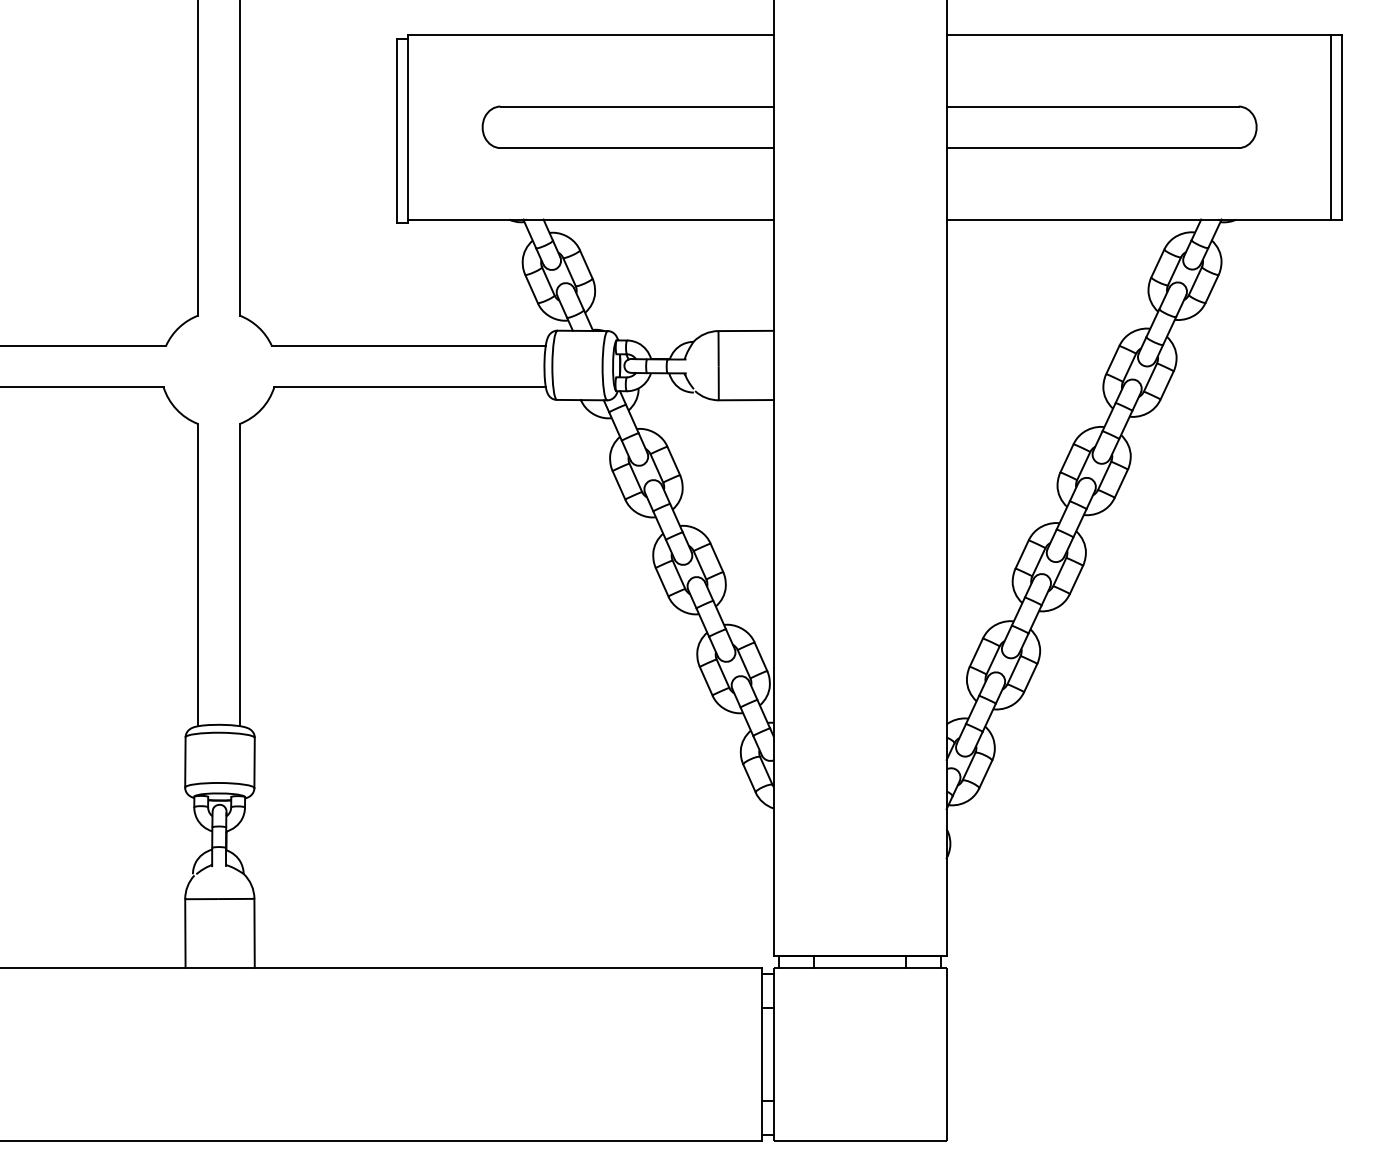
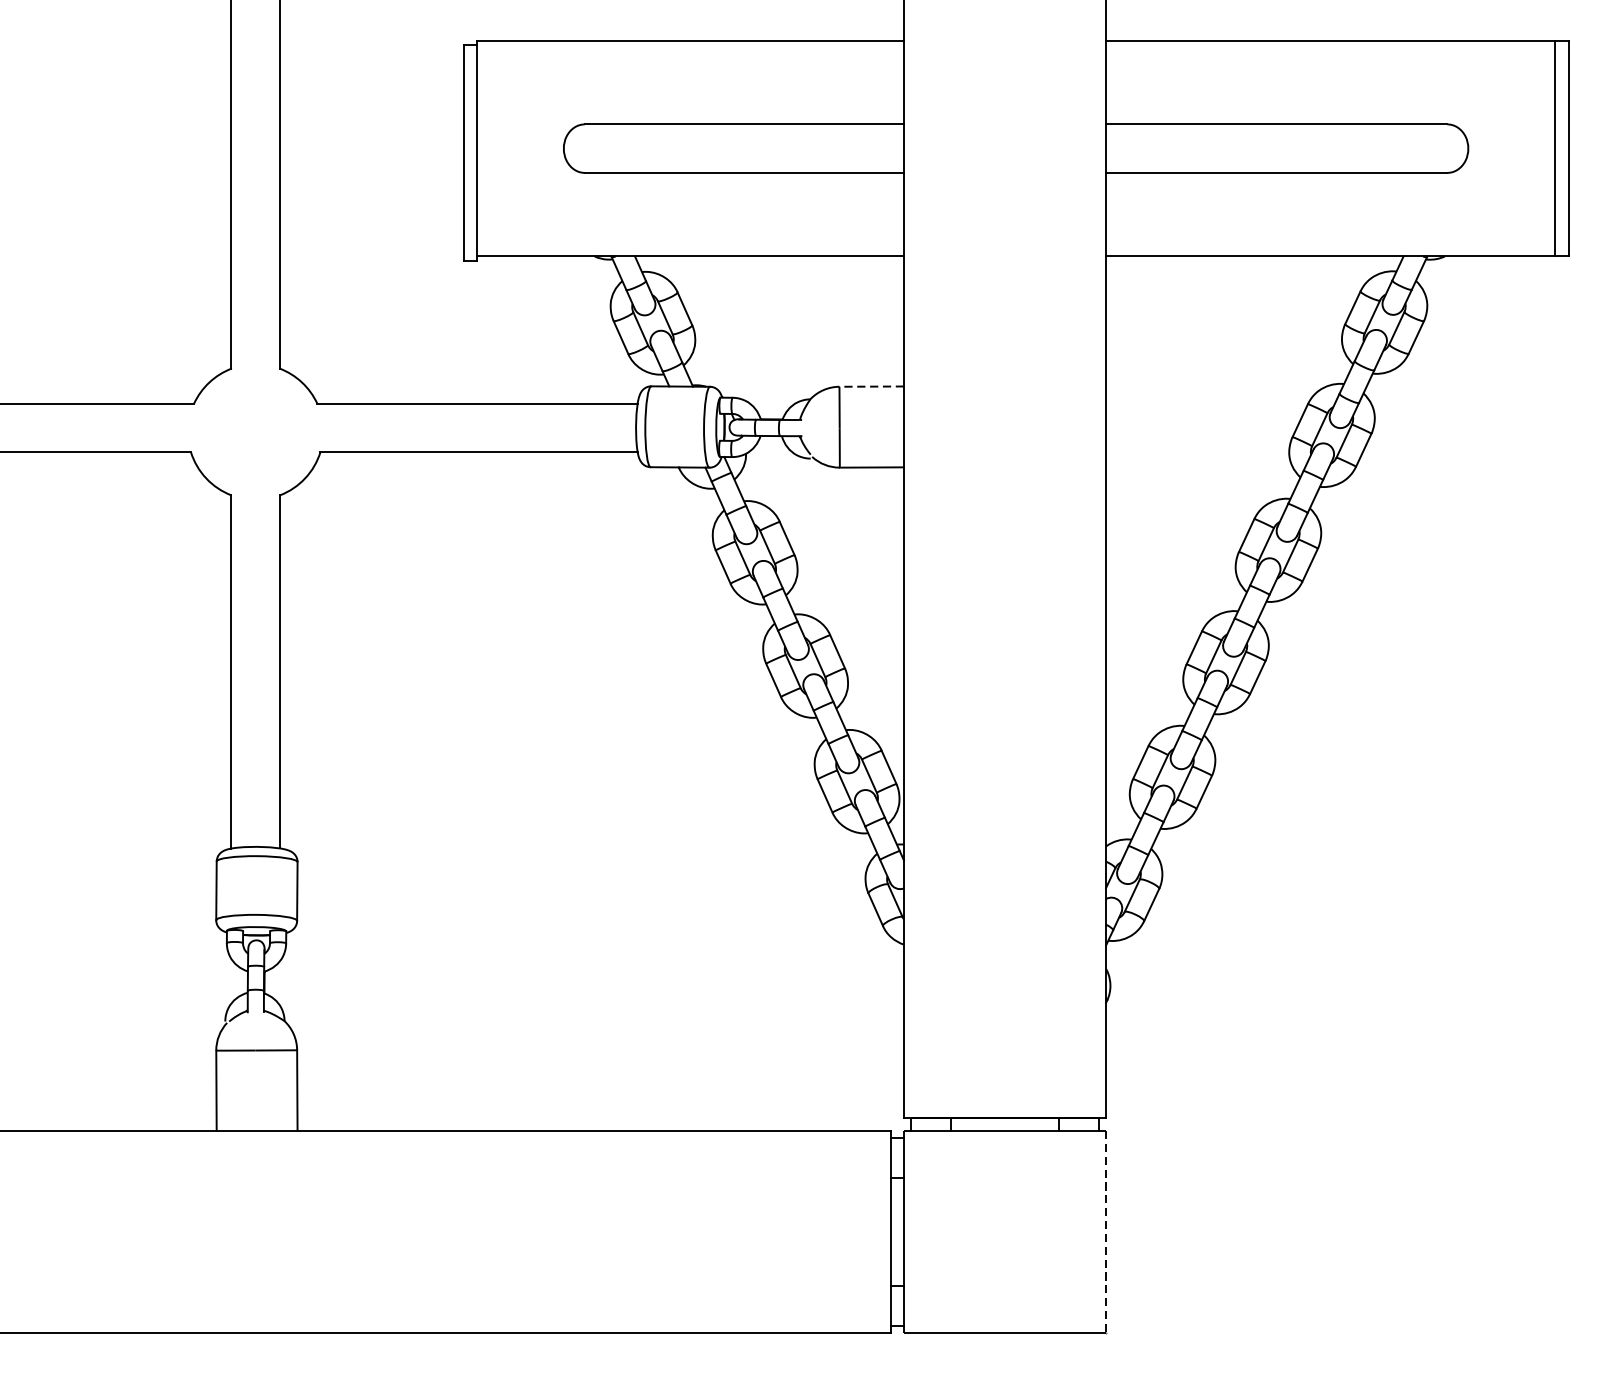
line: (746, 330) -> (872, 386), solid -> dashed
line: (946, 1054) -> (1105, 1232), solid -> dashed

